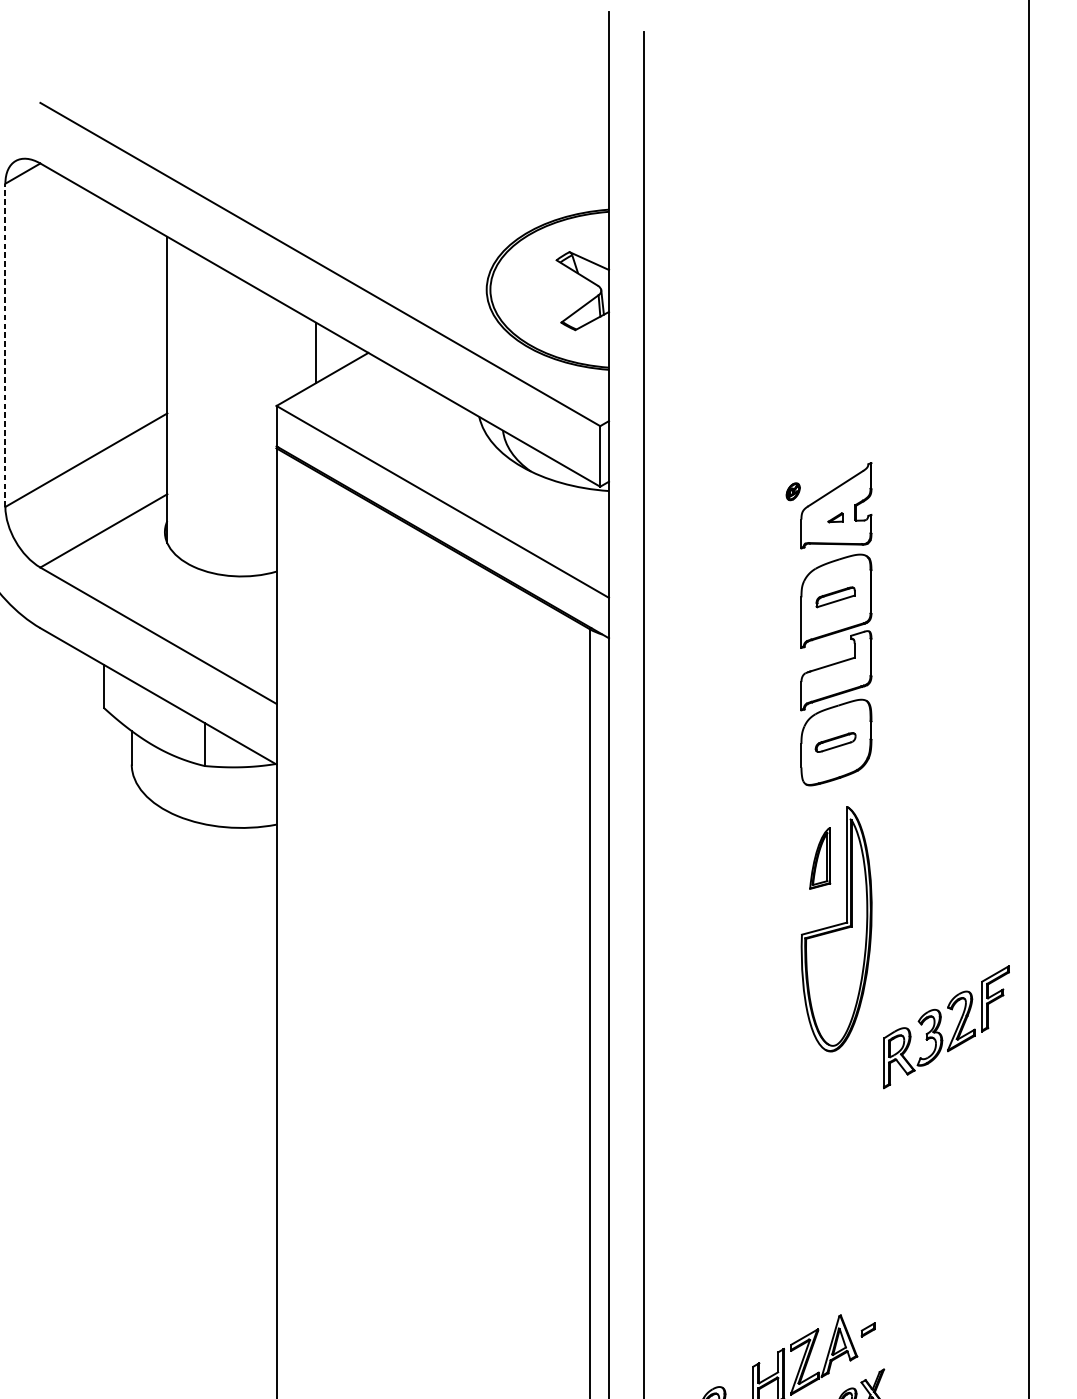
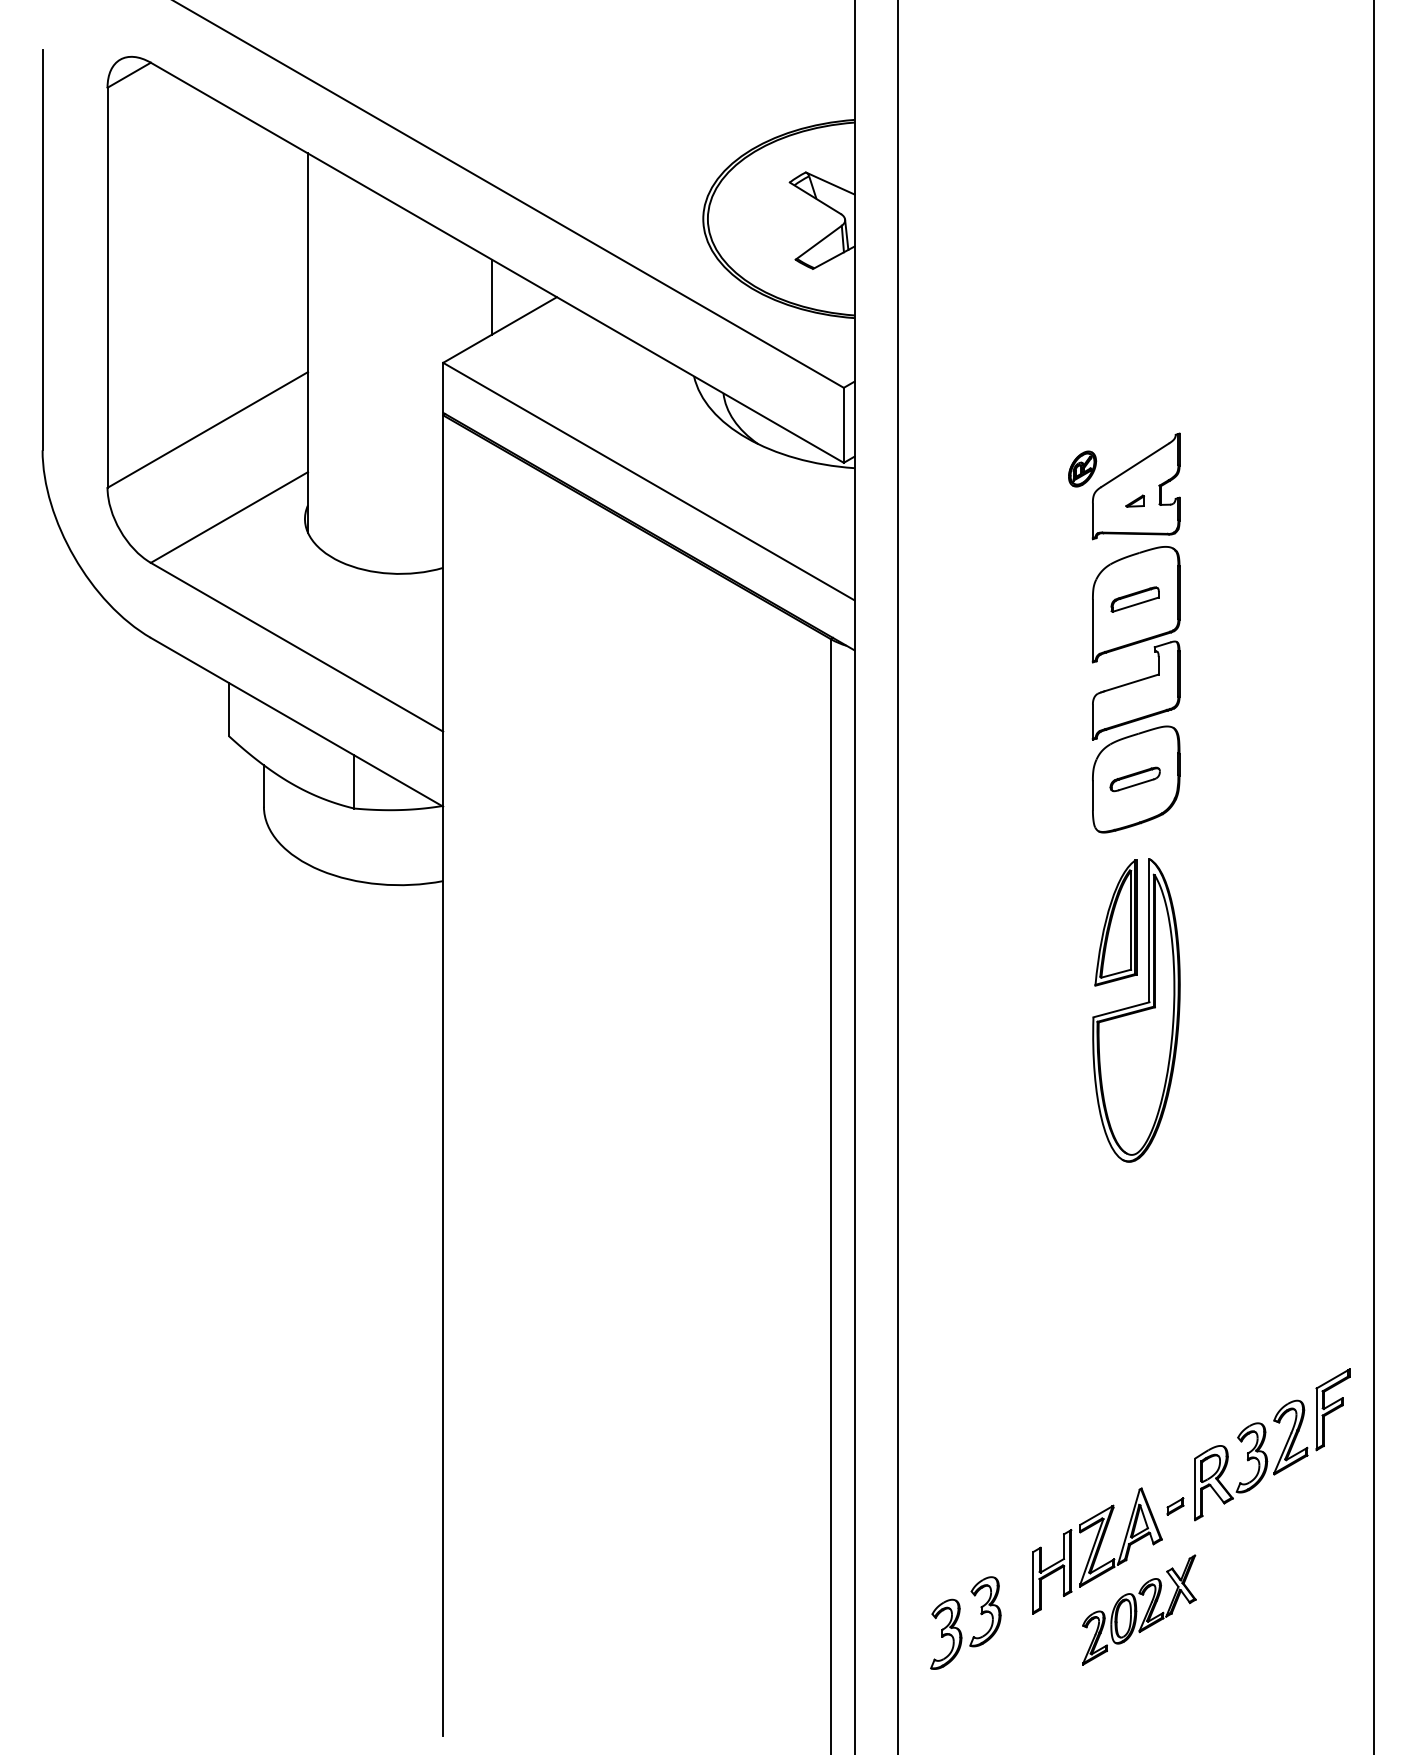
line: (5, 345) -> (107, 287), dashed -> solid
part: (793, 491) -> (1082, 468), size x1.67
part: (819, 858) -> (1115, 922), size x1.67
part: (940, 1024) -> (1264, 1441), moved

